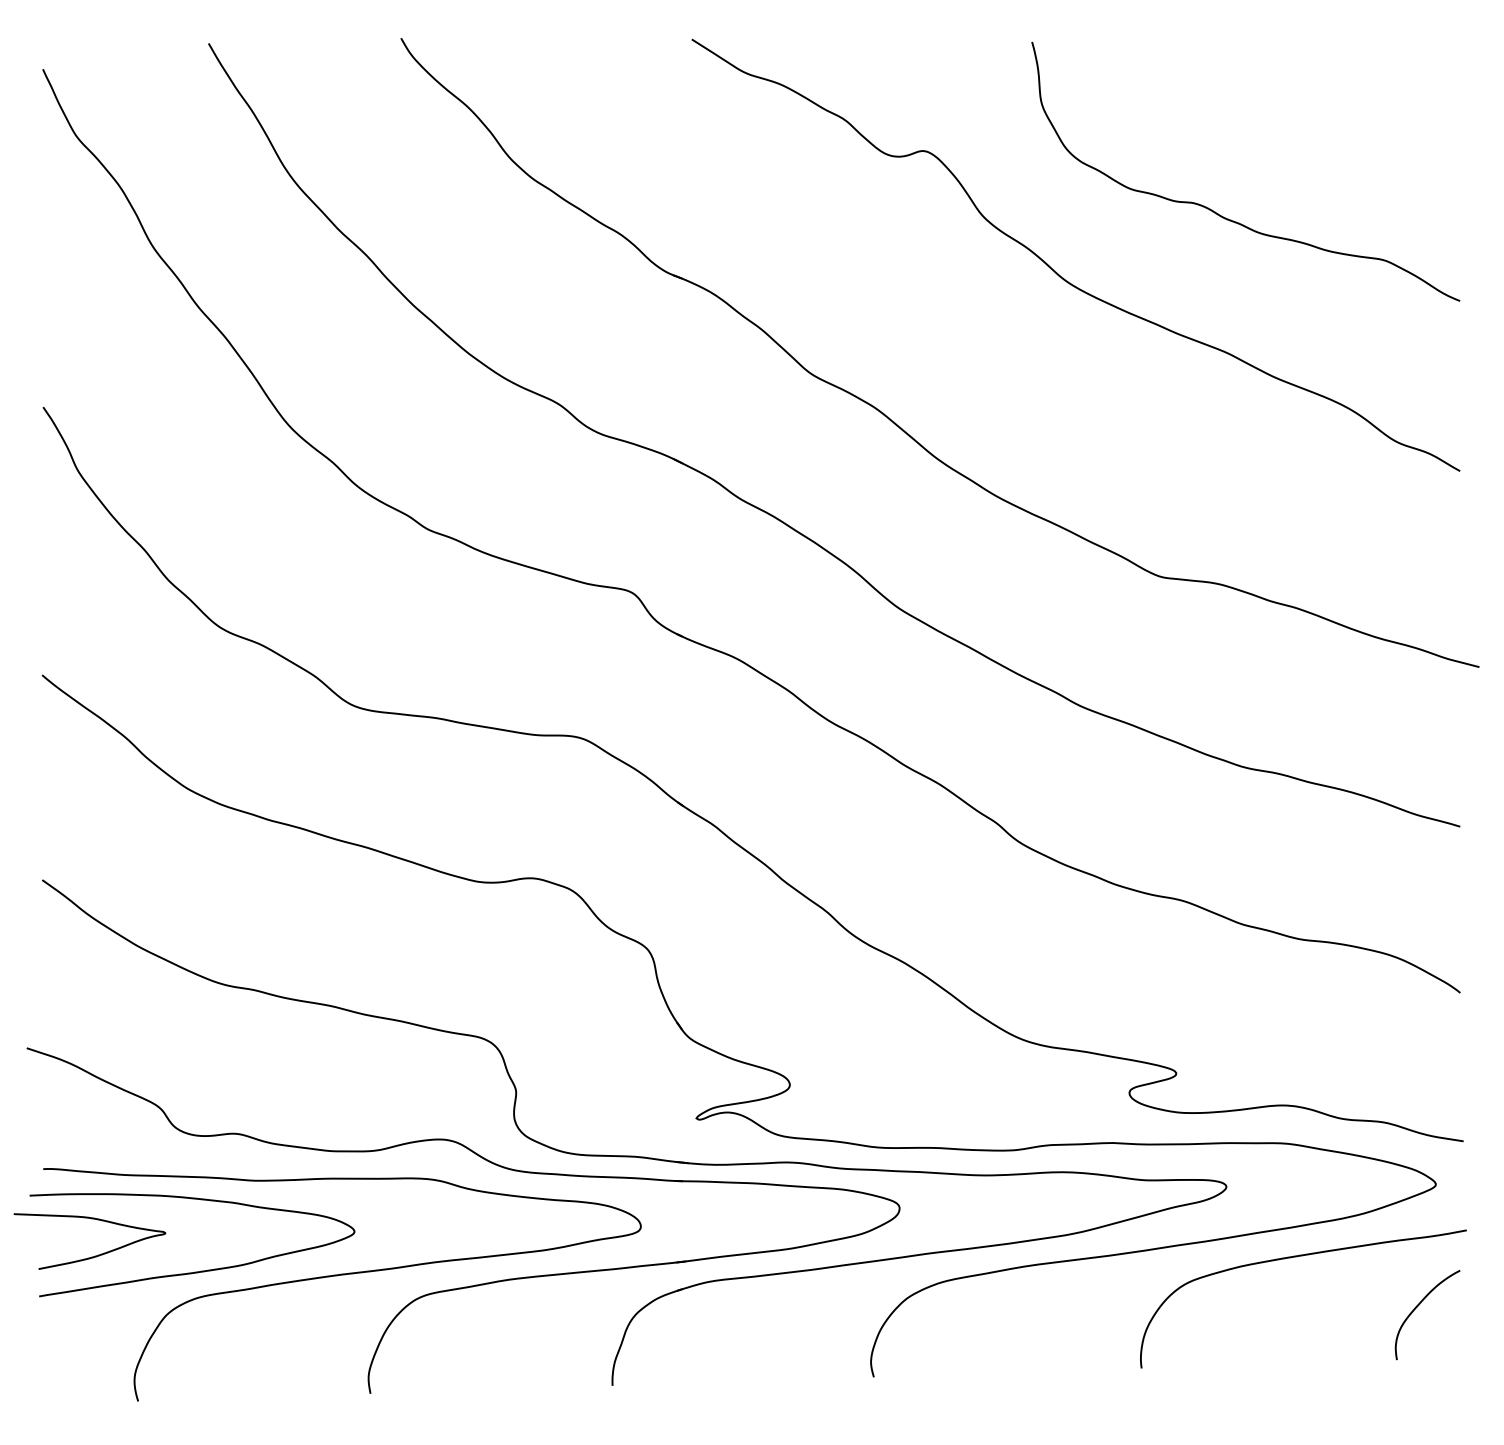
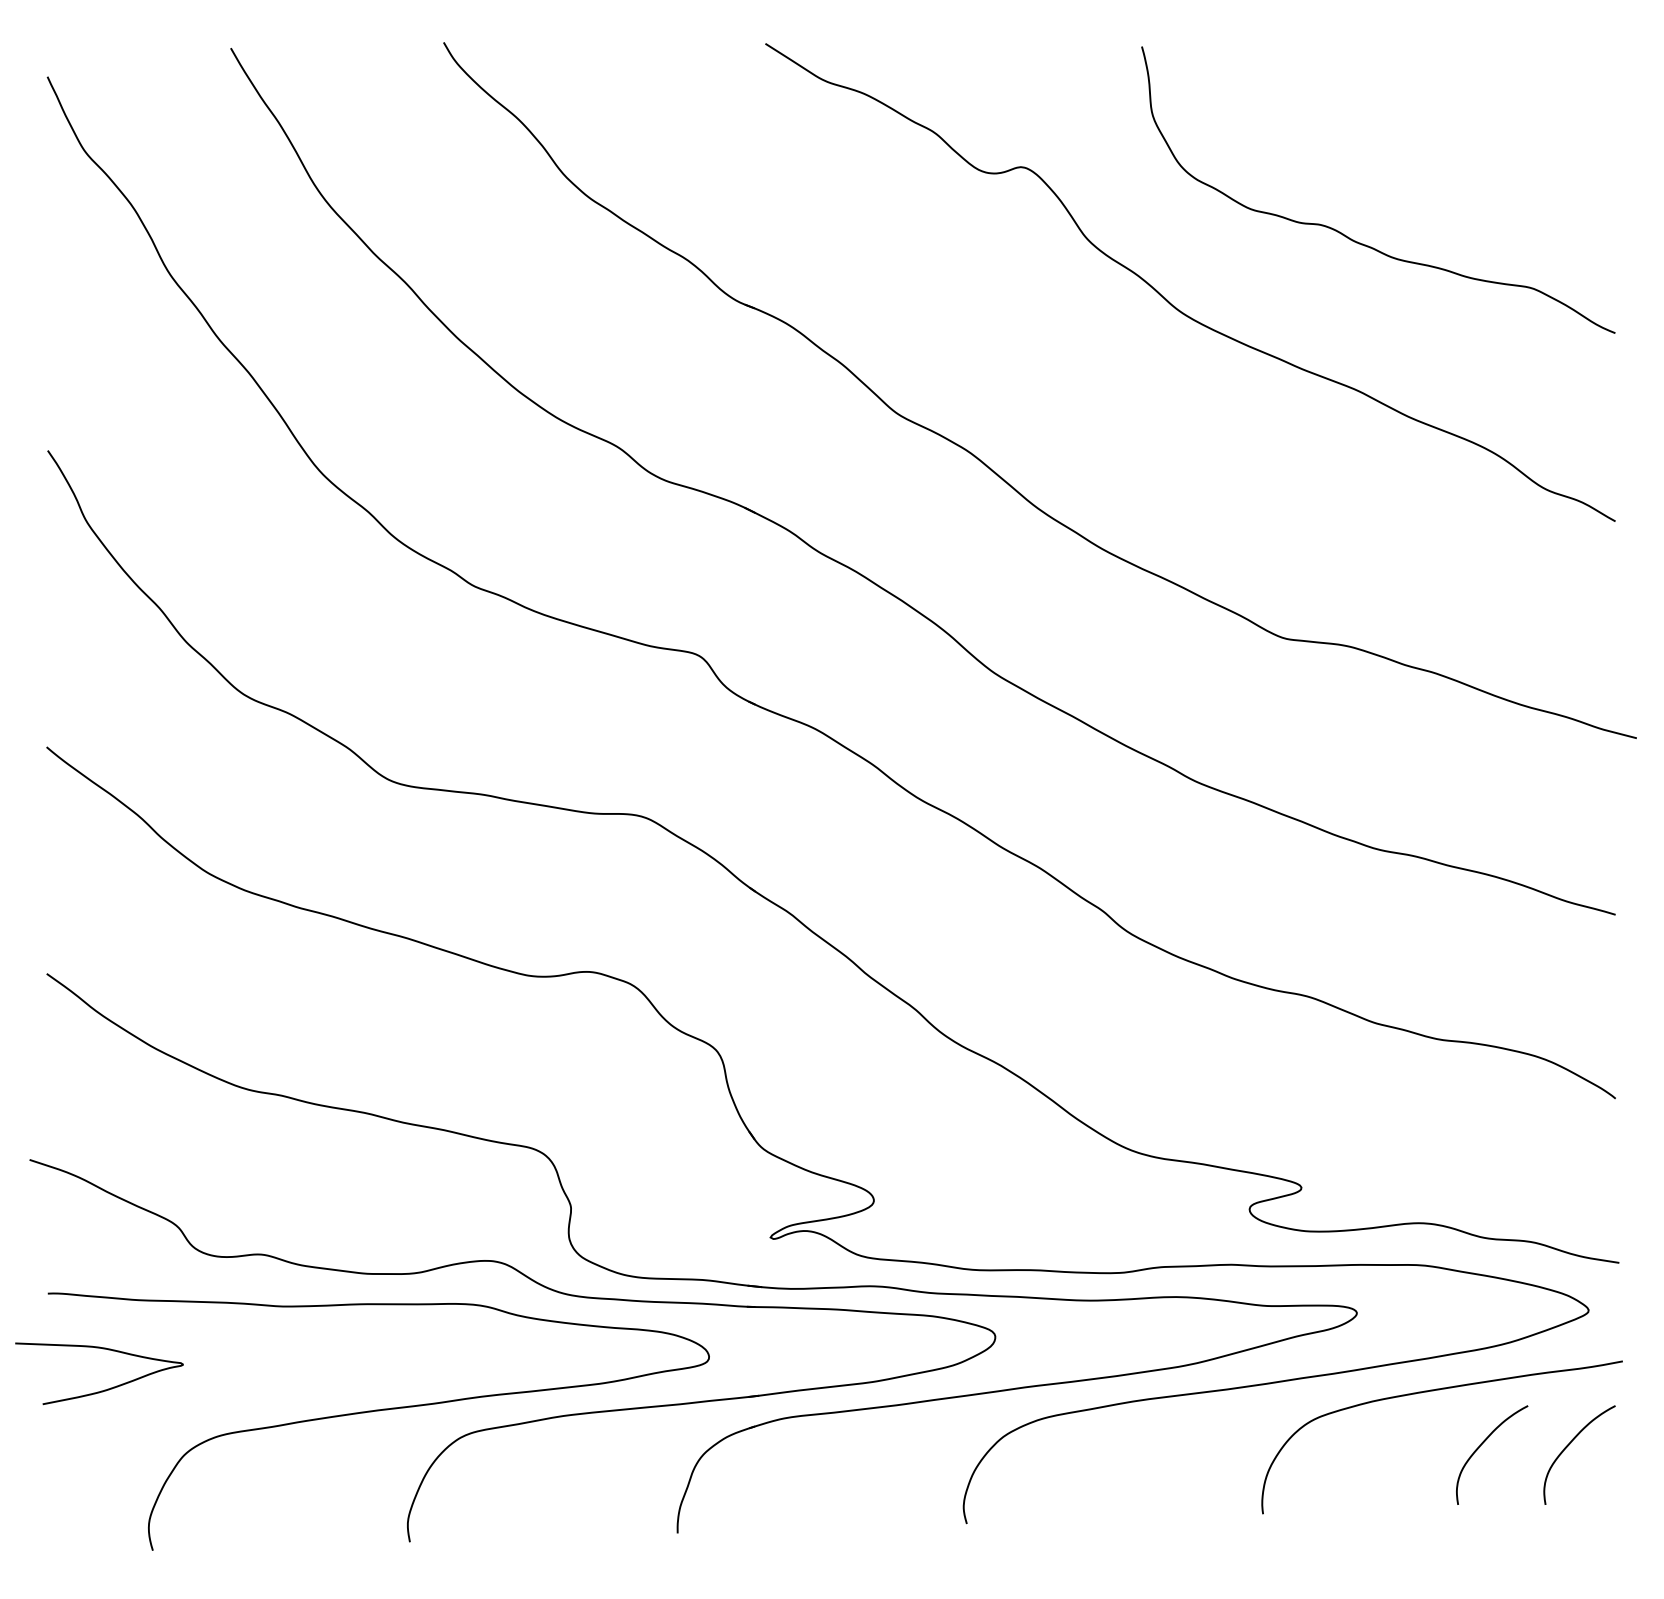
curve: (194, 1271) -> (215, 1406), removed
curve: (1339, 1306) -> (1482, 1445), added

